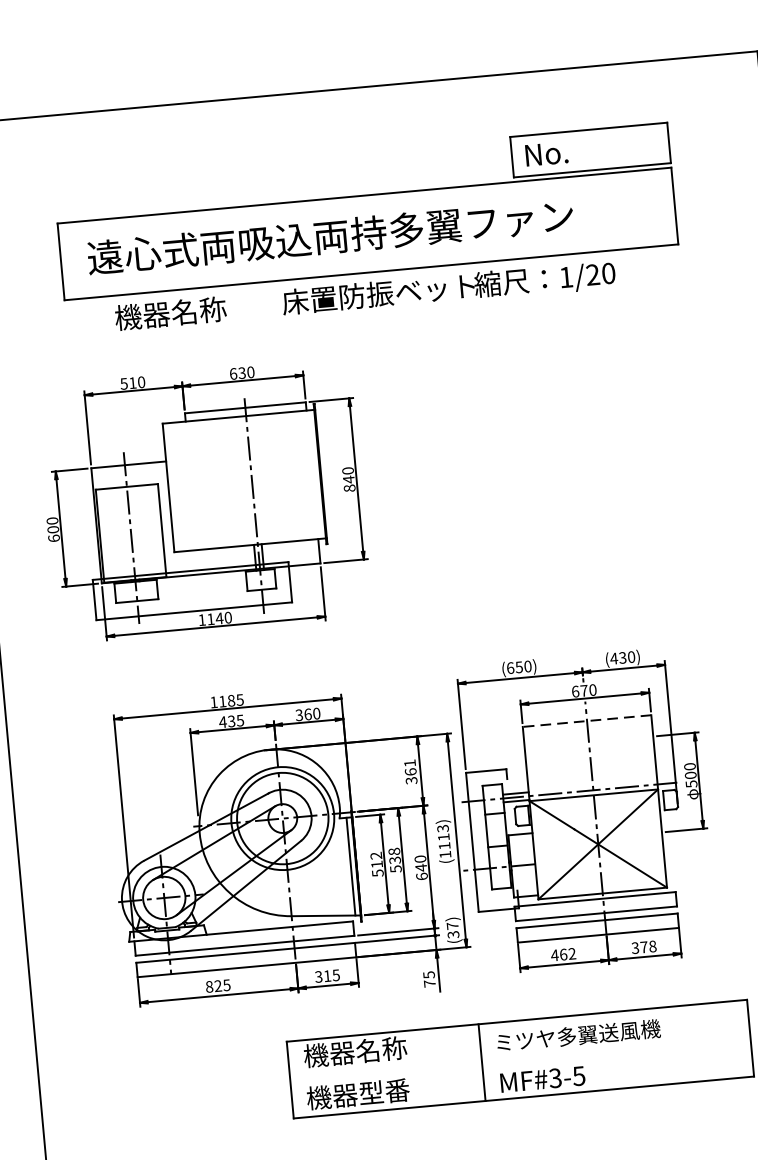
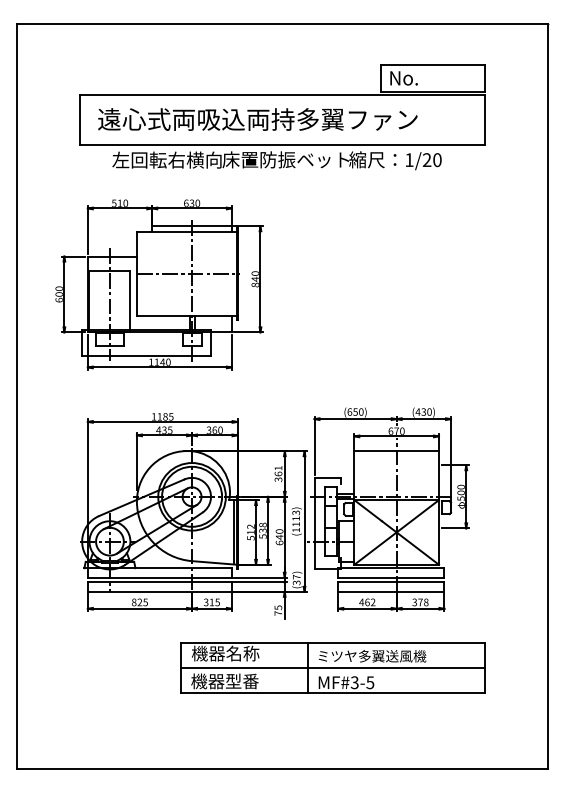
text: (197, 310) -> (166, 159), 機器名称 -> 左回転右横向
line: (246, 481) -> (188, 274), added
line: (586, 721) -> (396, 451), dashed -> solid
line: (519, 1059) -> (332, 668), added

